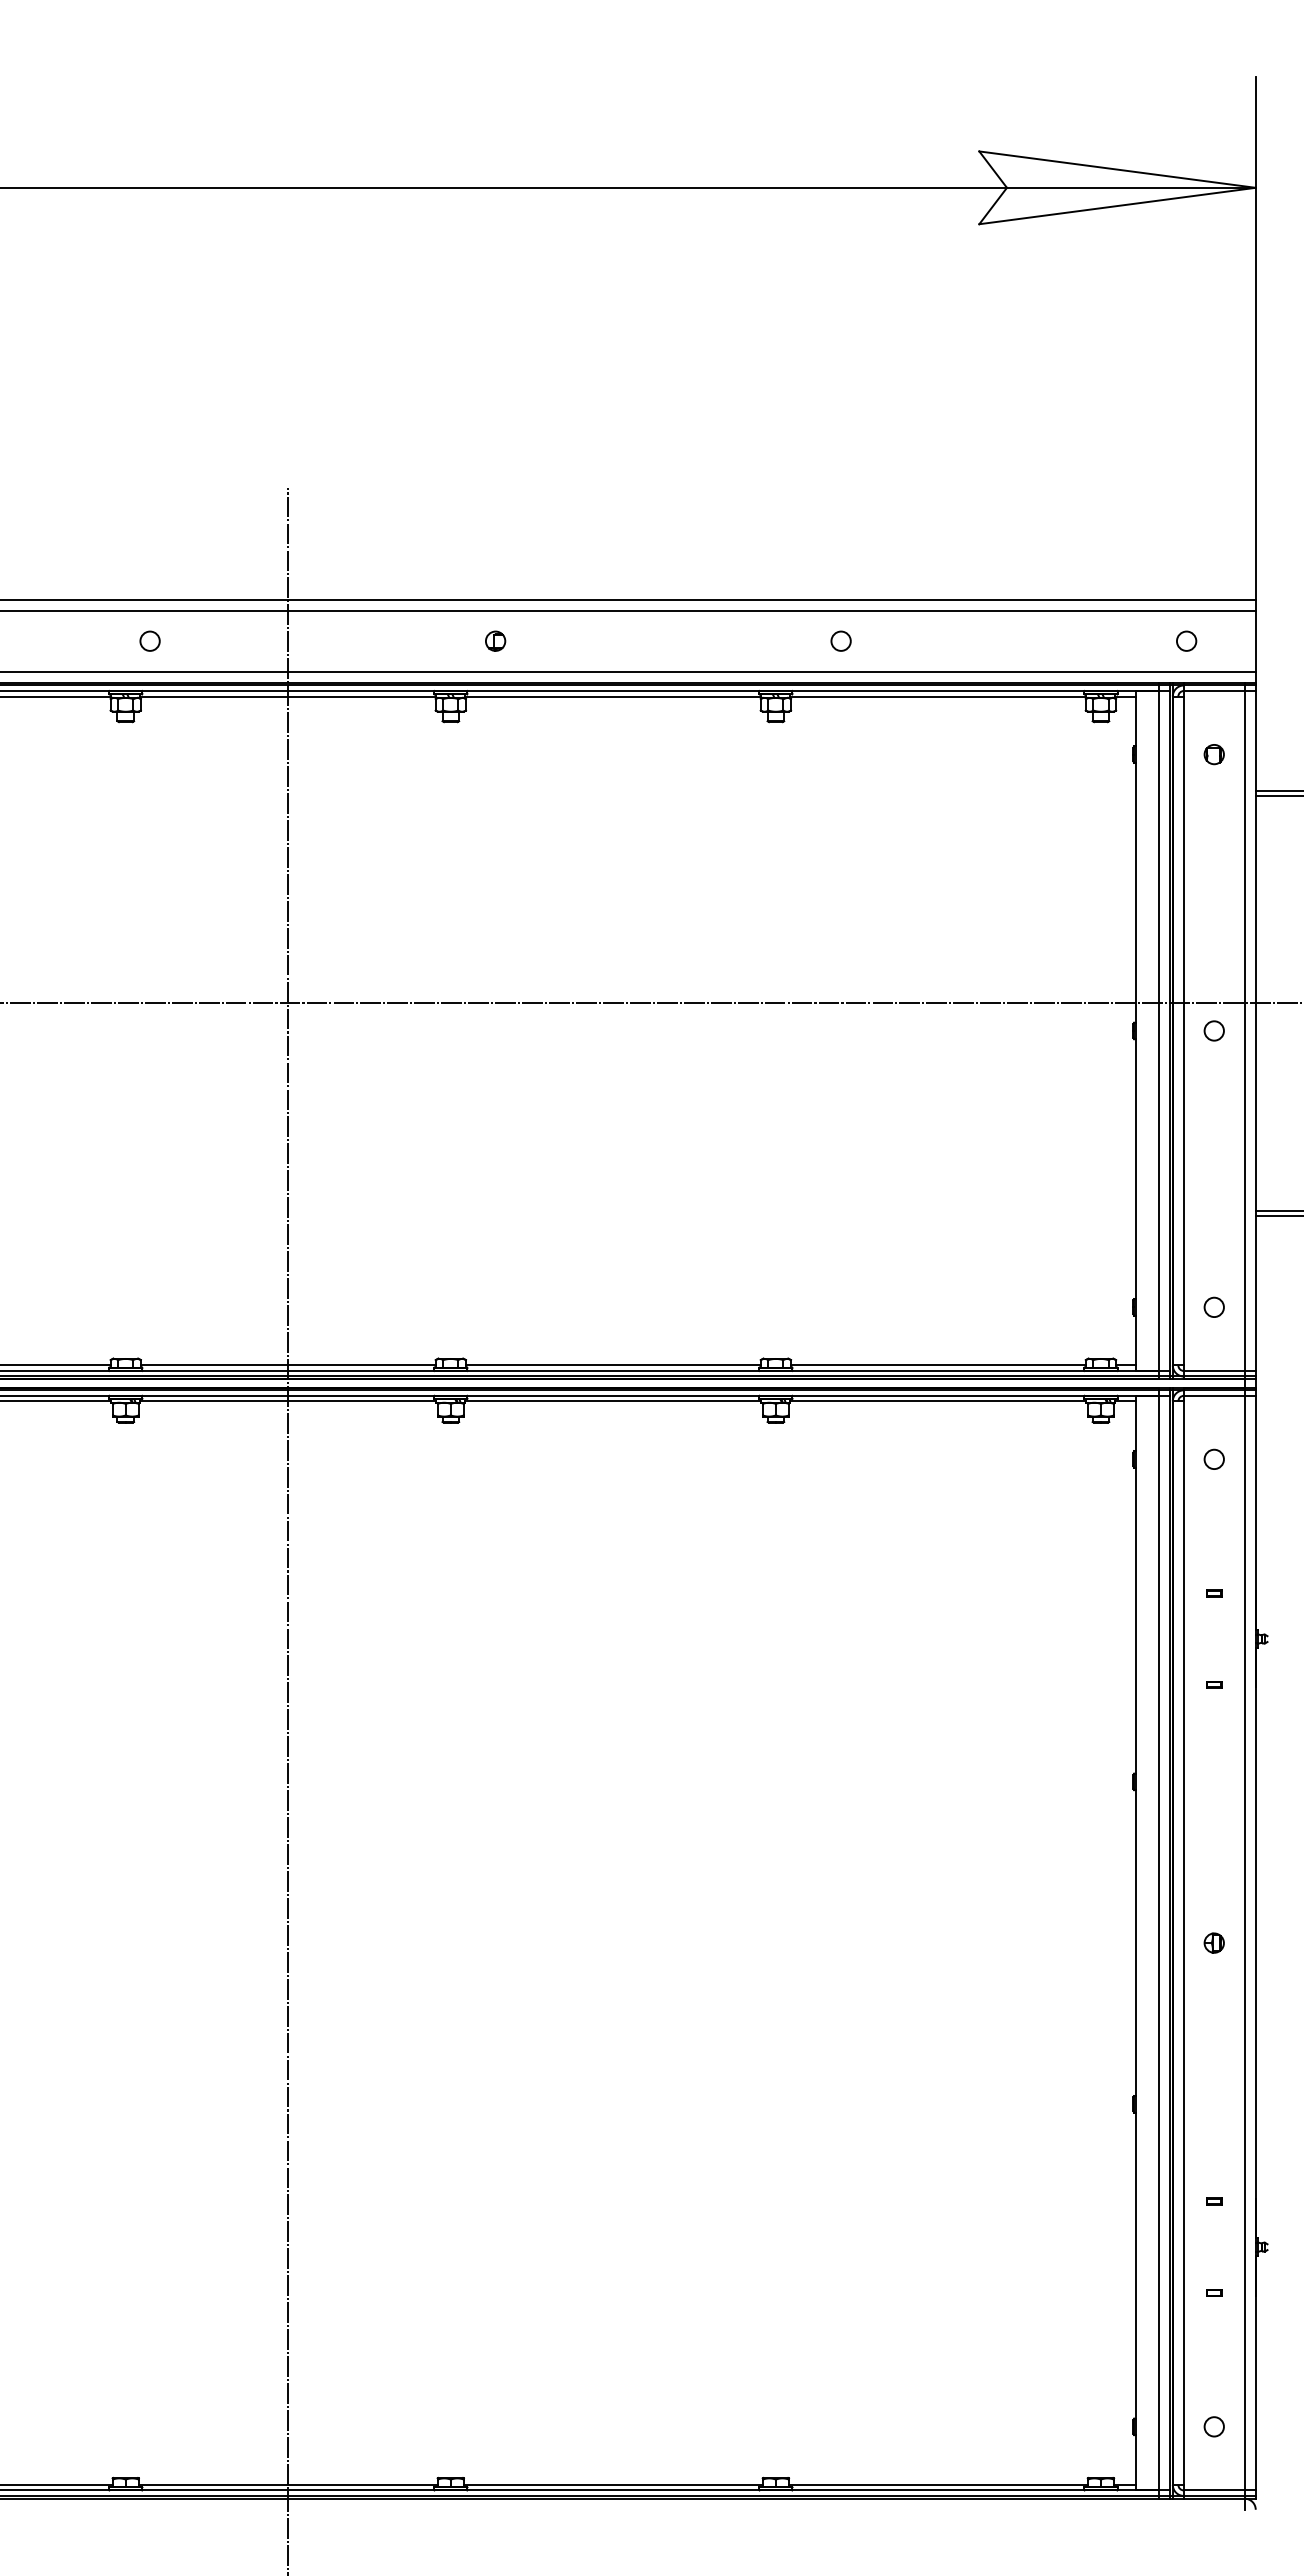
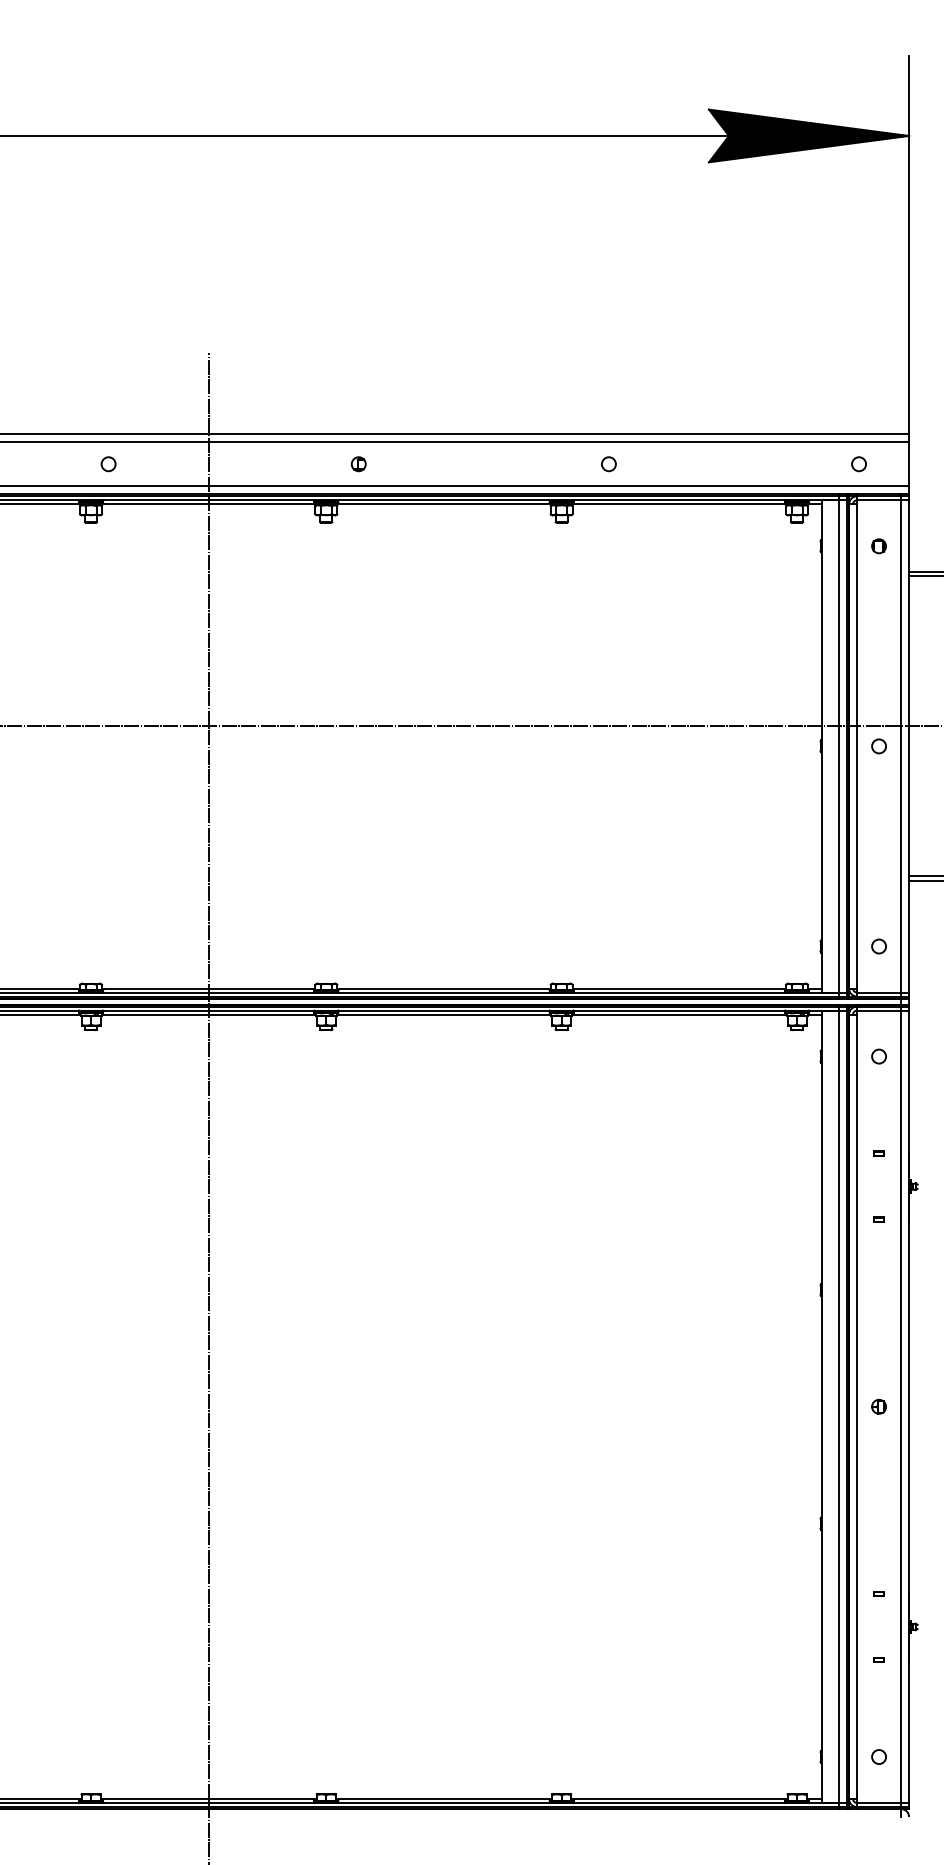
fill: (1117, 187) -> (809, 135), added

